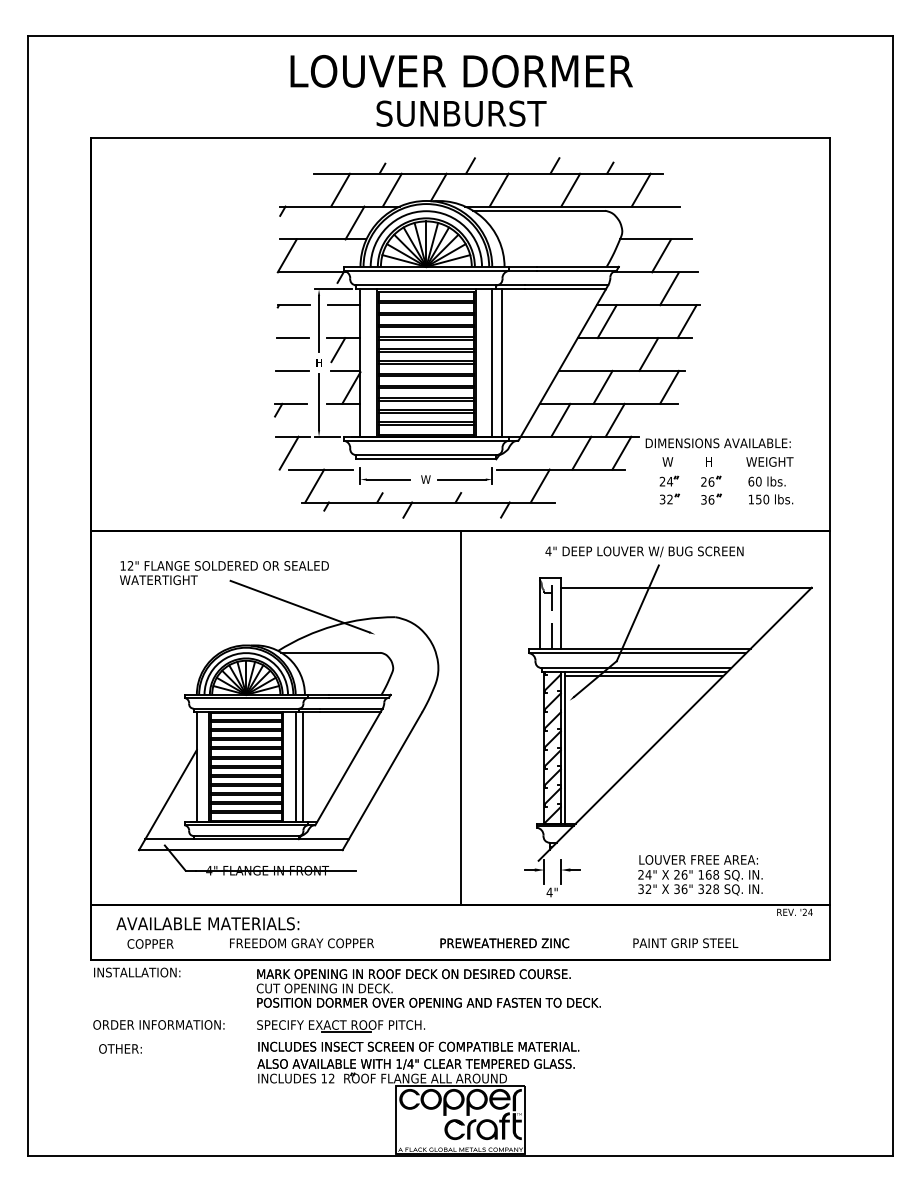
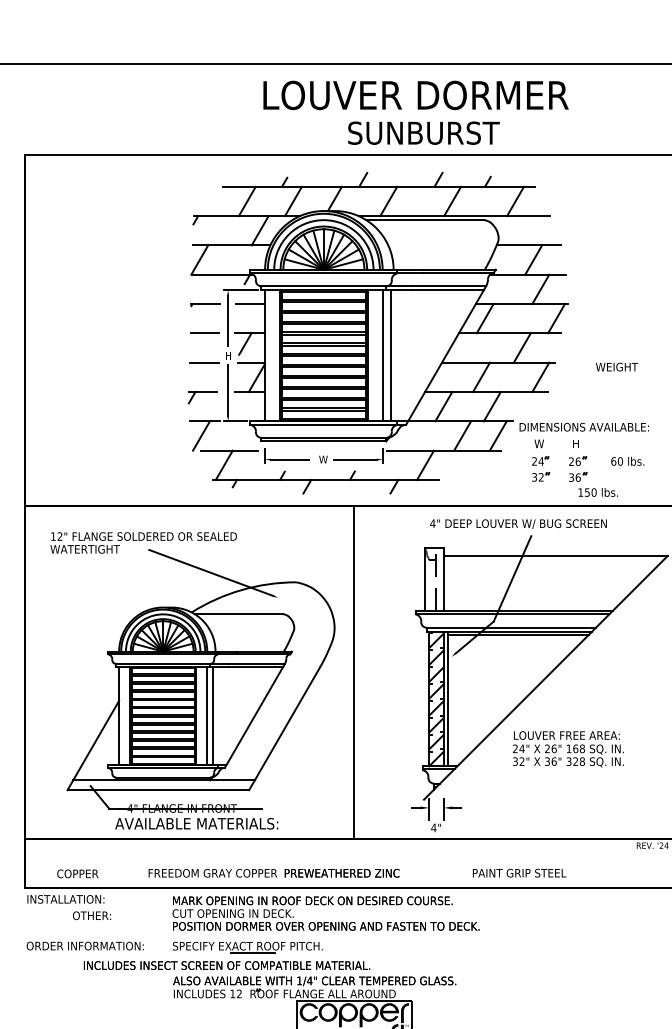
text: (461, 71) -> (415, 95), moved
text: (461, 113) -> (423, 133), moved
text: (769, 461) -> (616, 366), moved
text: (771, 499) -> (598, 492), moved
text: (700, 875) -> (568, 749), moved
text: (207, 923) -> (196, 823), moved
text: (504, 943) -> (341, 873), moved
text: (685, 943) -> (519, 873), moved
text: (418, 1046) -> (226, 965), moved
text: (120, 1048) -> (92, 915), moved

